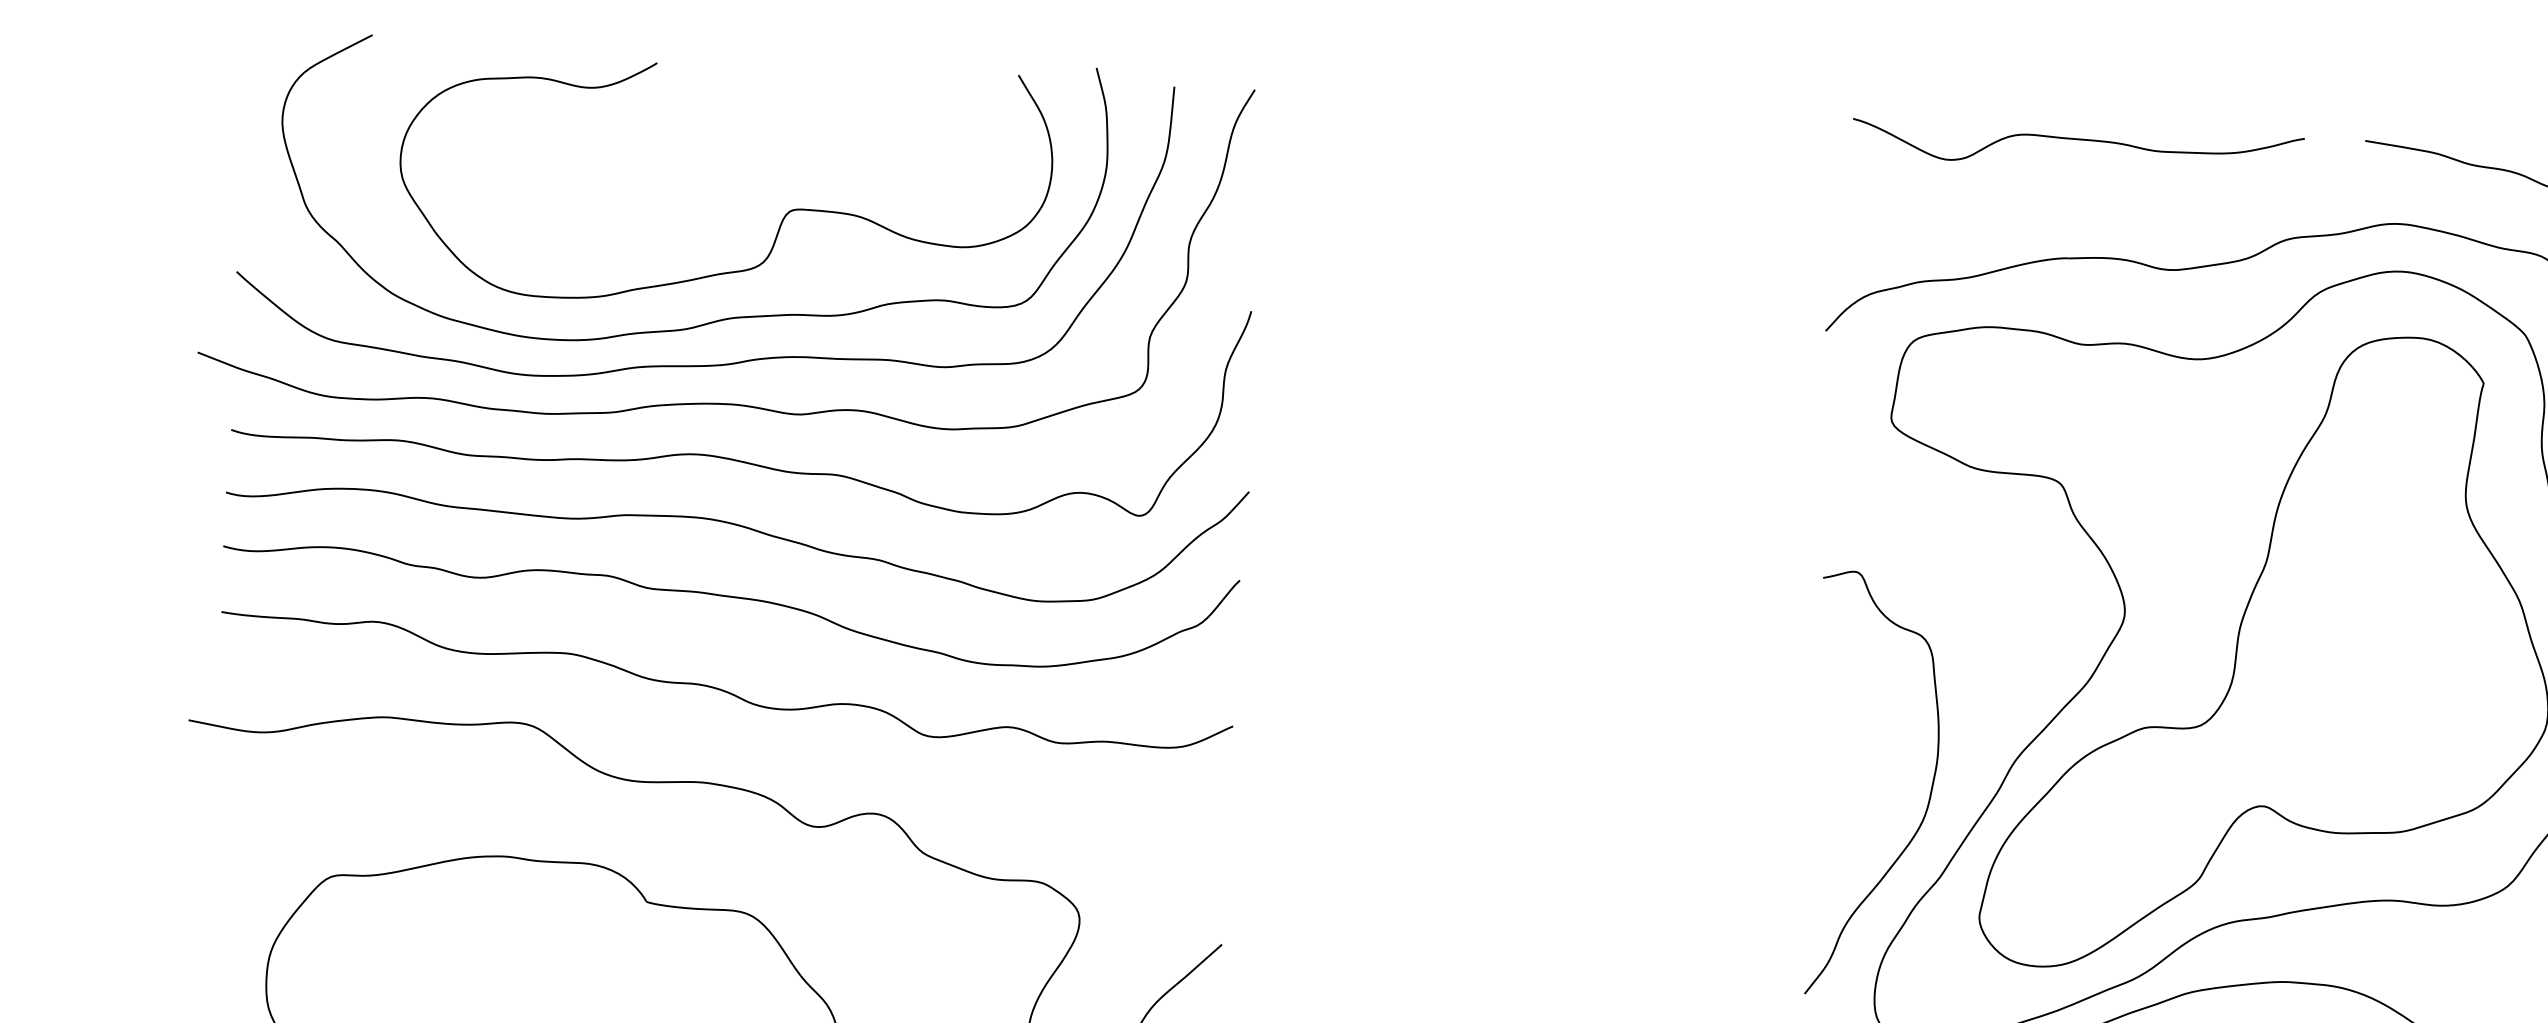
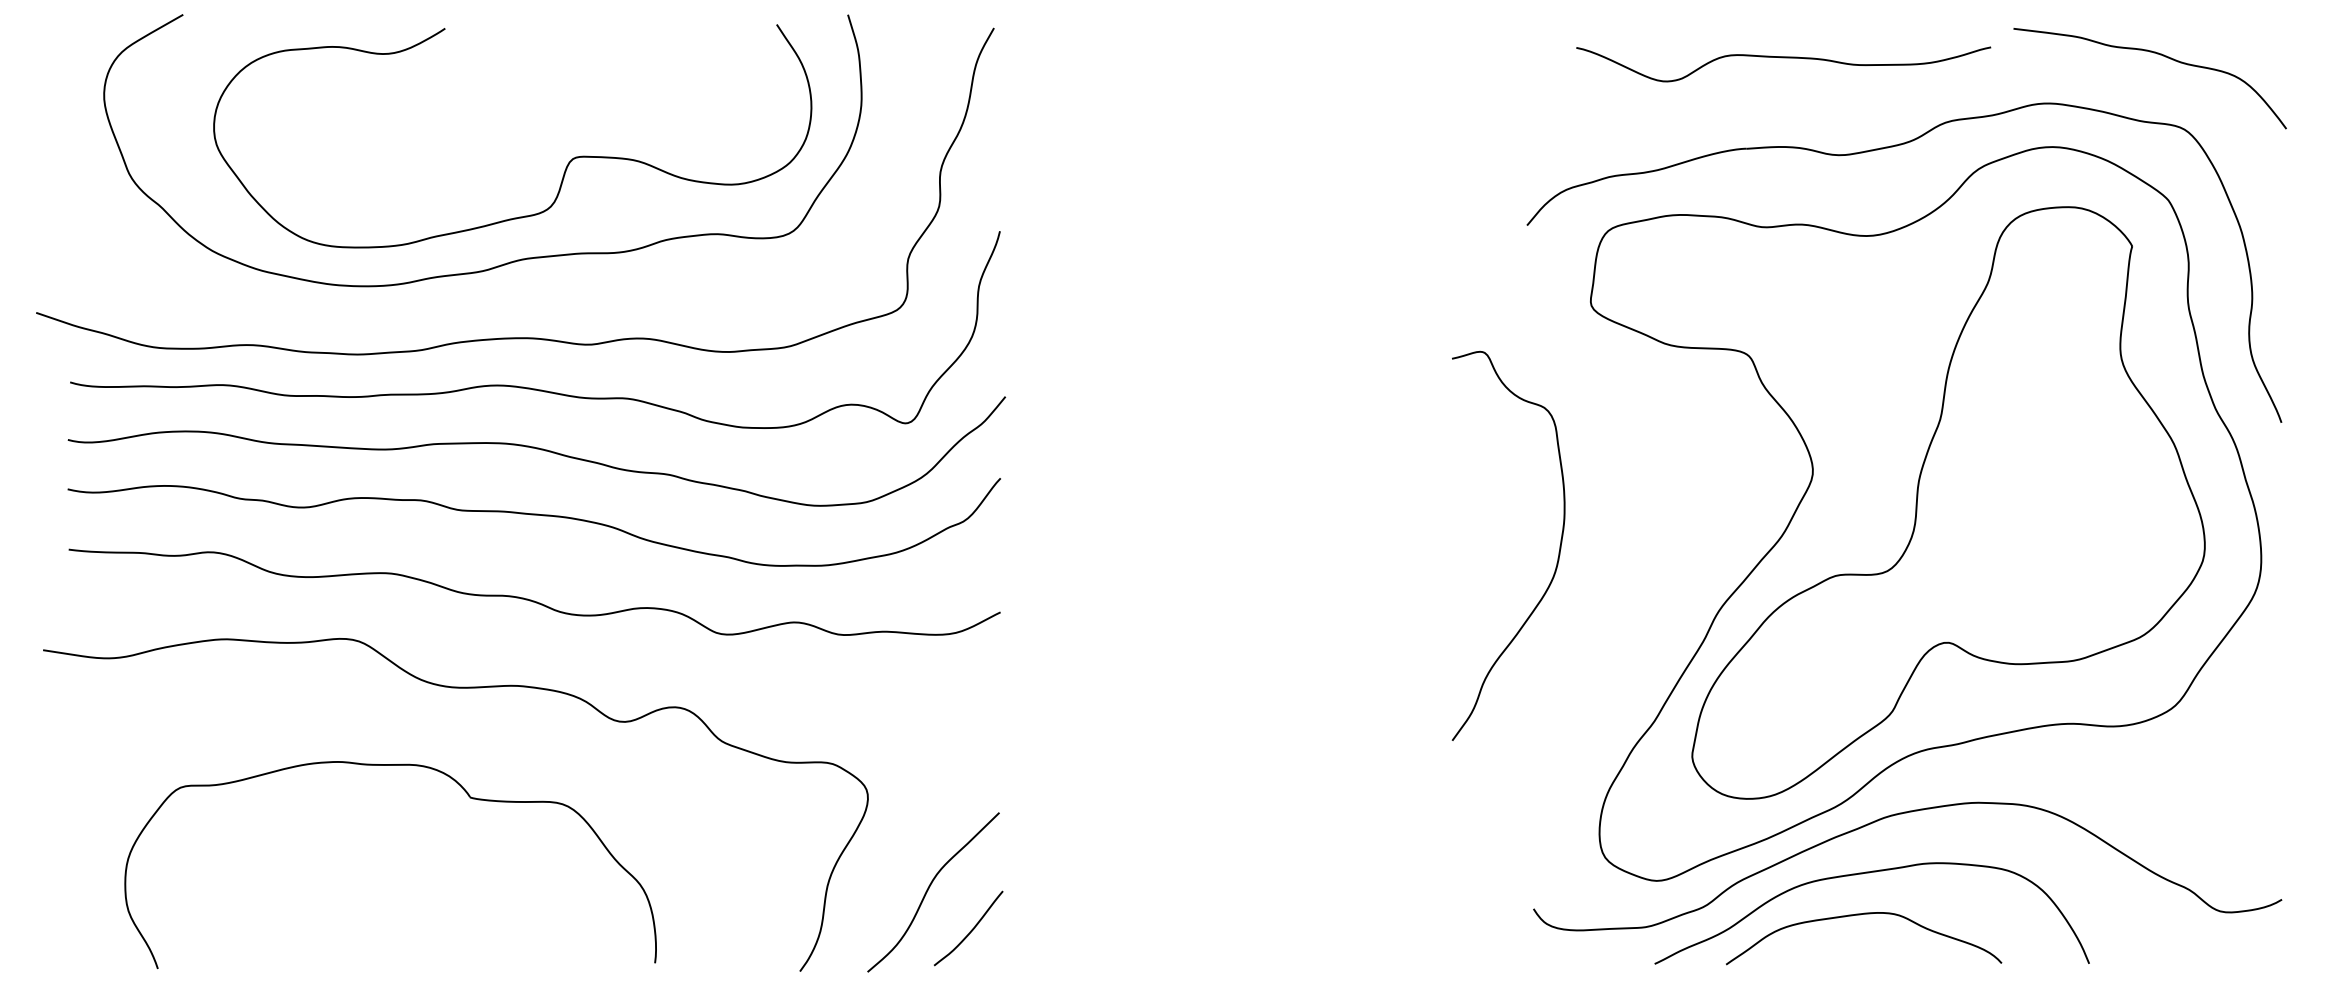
curve: (2078, 140) -> (1783, 58), moved
curve: (709, 364) -> (505, 302), removed
curve: (1928, 799) -> (1557, 557), moved

